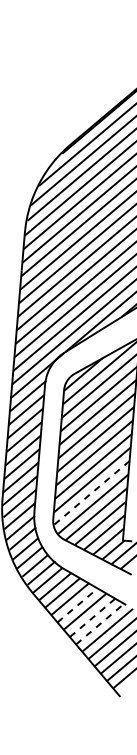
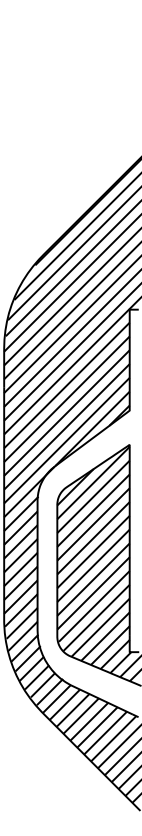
line: (92, 492) -> (94, 606), dashed -> solid
line: (77, 605) -> (89, 721), dashed -> solid
line: (92, 617) -> (105, 732), dashed -> solid
line: (99, 623) -> (113, 738), dashed -> solid

